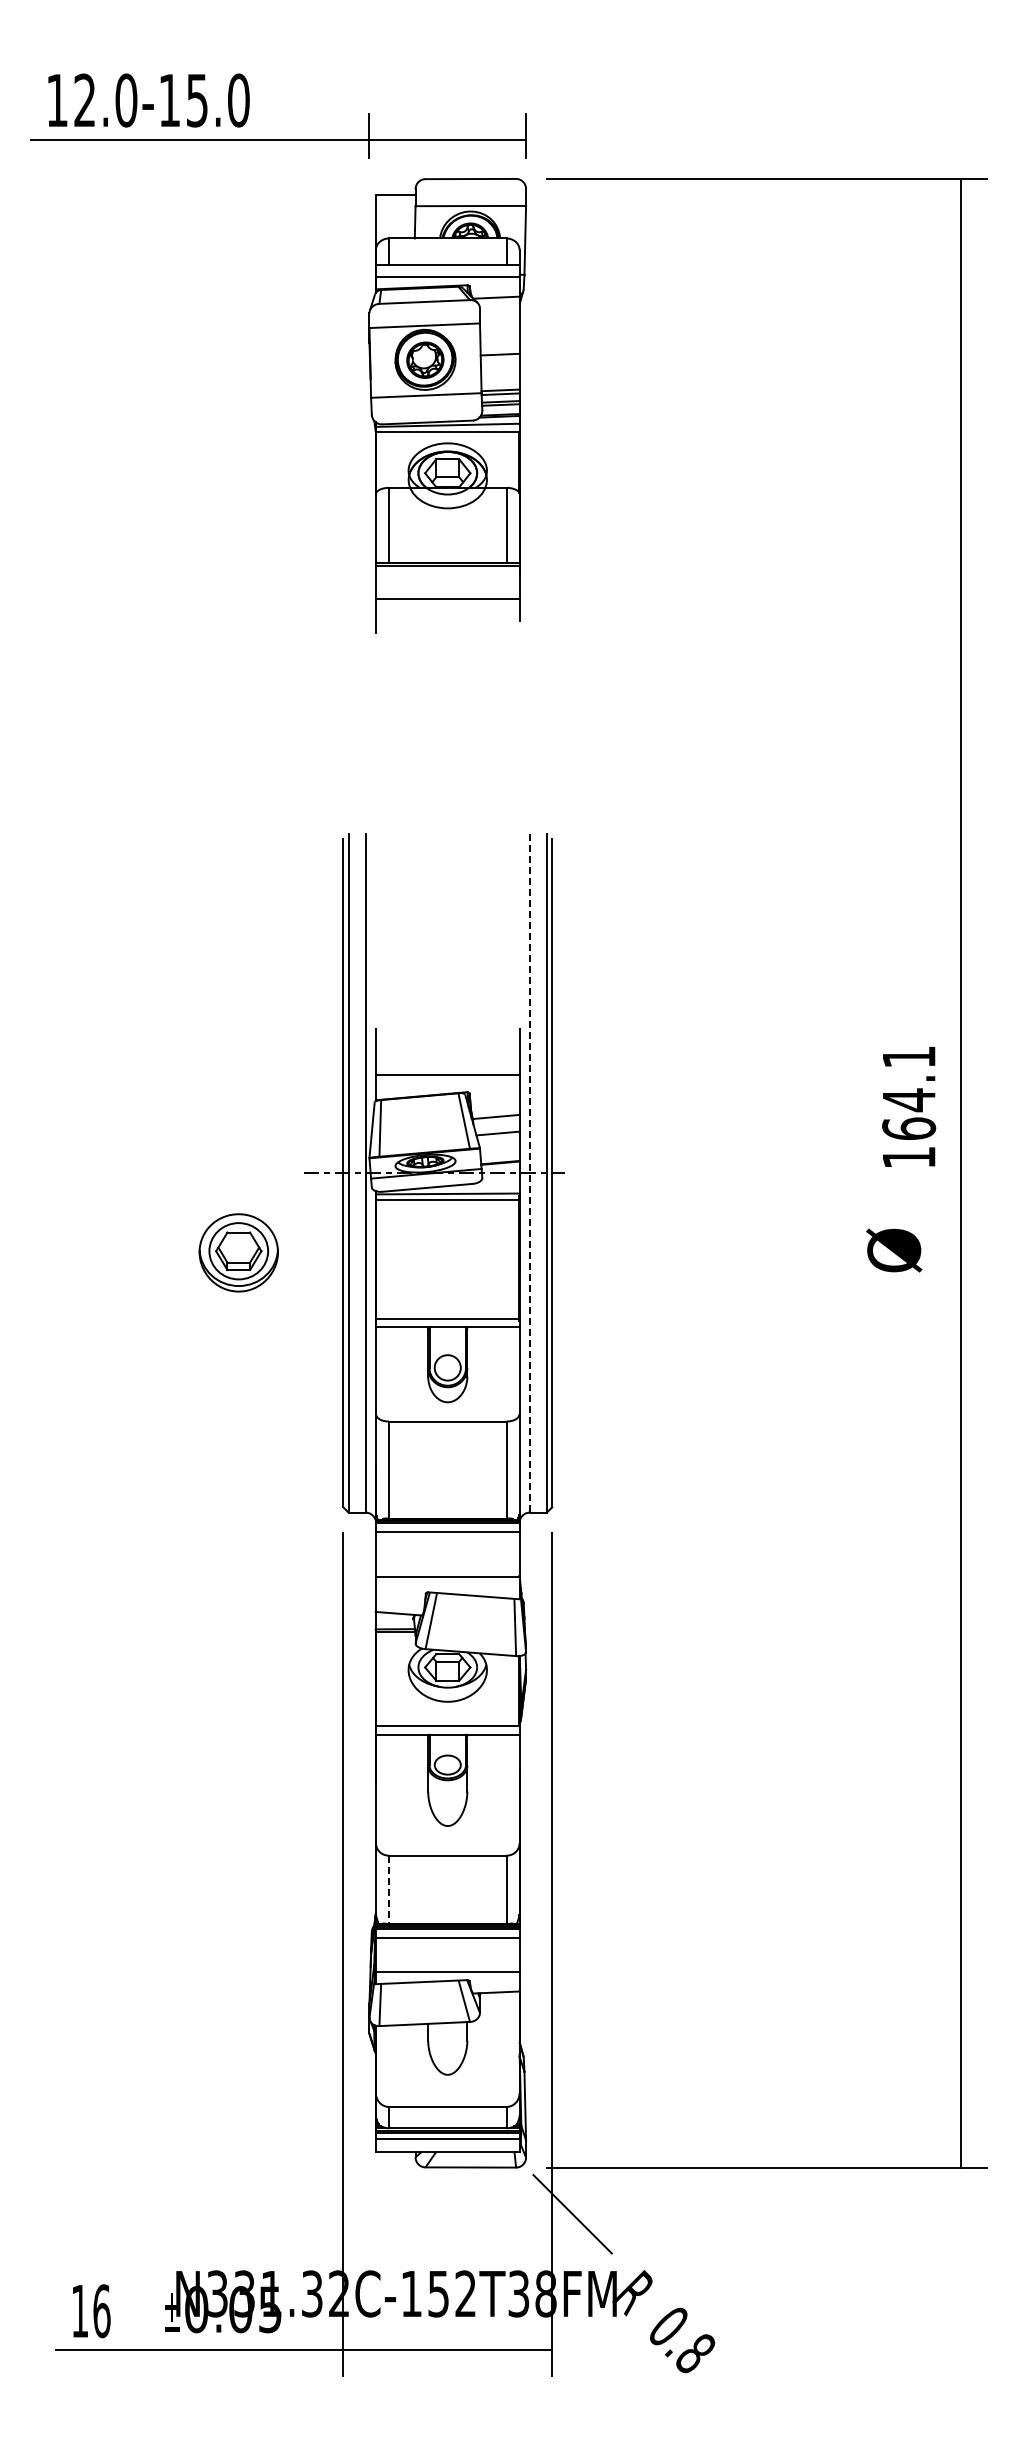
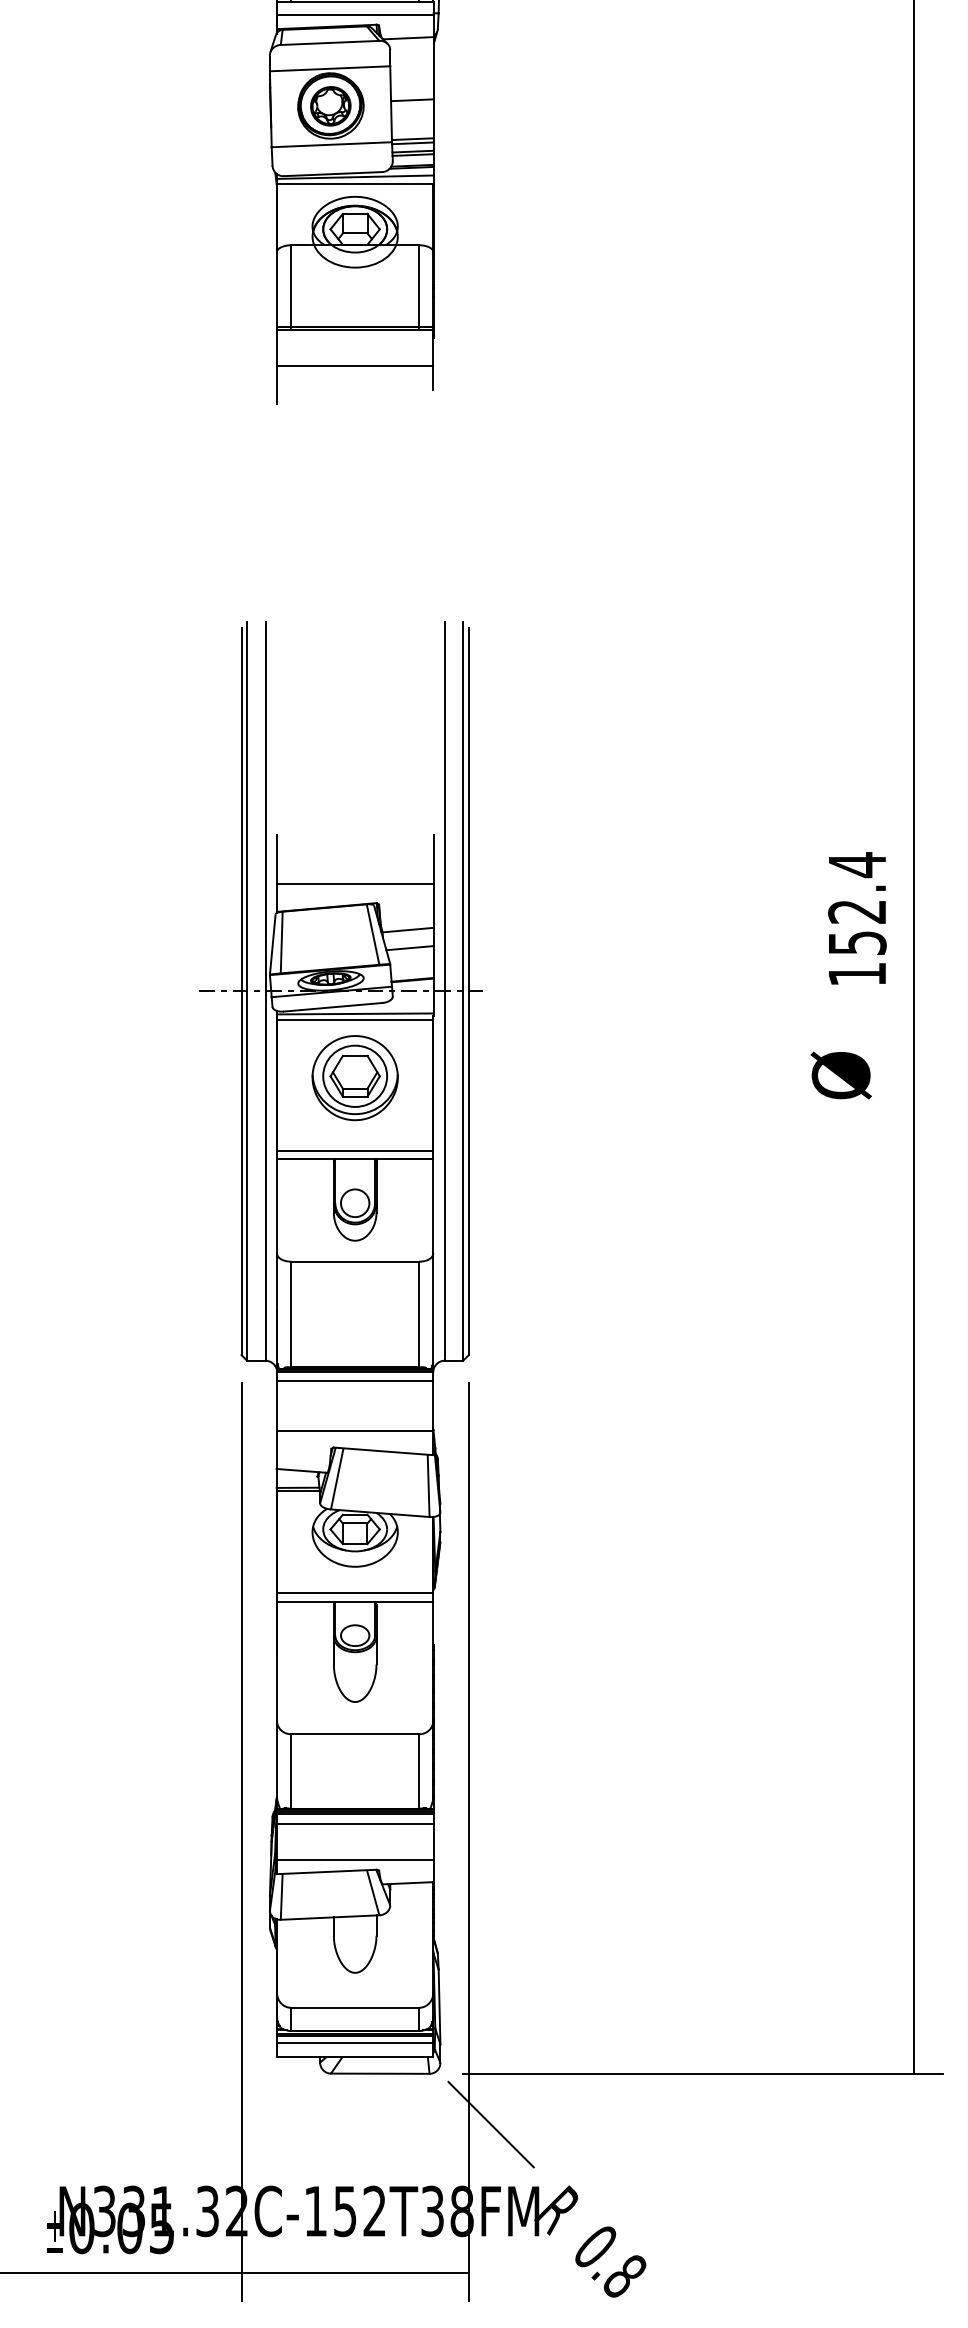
text: (909, 1092) -> (857, 903), 164.1 -> 152.4
line: (530, 1173) -> (445, 991), dashed -> solid
part: (238, 1252) -> (354, 1077), moved
line: (389, 1890) -> (291, 1772), dashed -> solid

